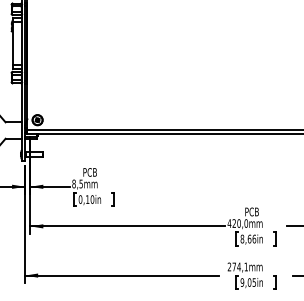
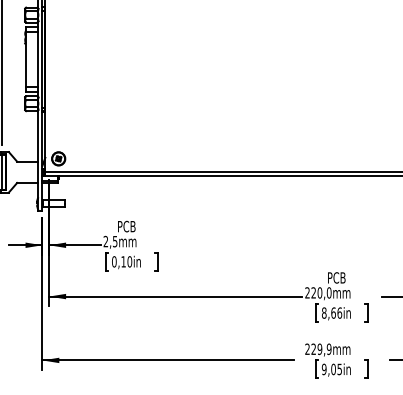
text: (73, 183) -> (105, 241), 8,5mm -> 2,5mm
text: (229, 223) -> (307, 292), 420,0mm -> 220,0mm
text: (240, 267) -> (321, 349), 274,1mm -> 229,9mm

